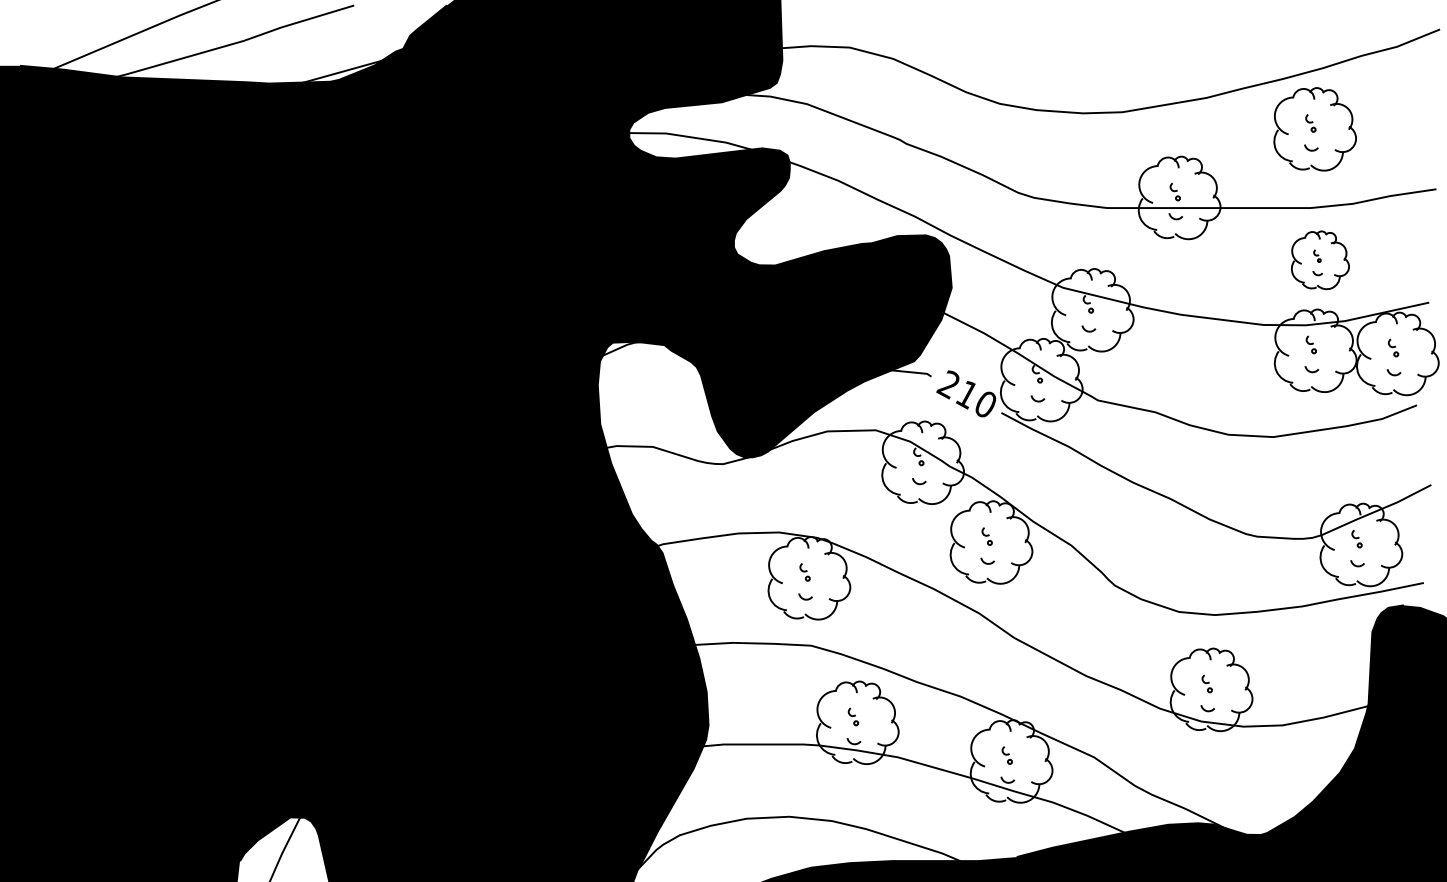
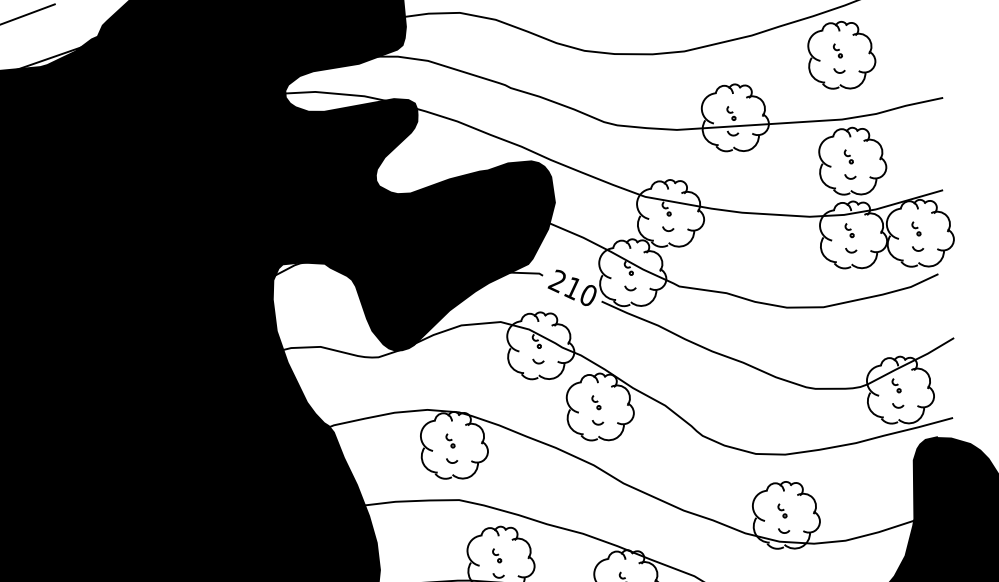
part: (1320, 260) -> (852, 161), size x1.43

